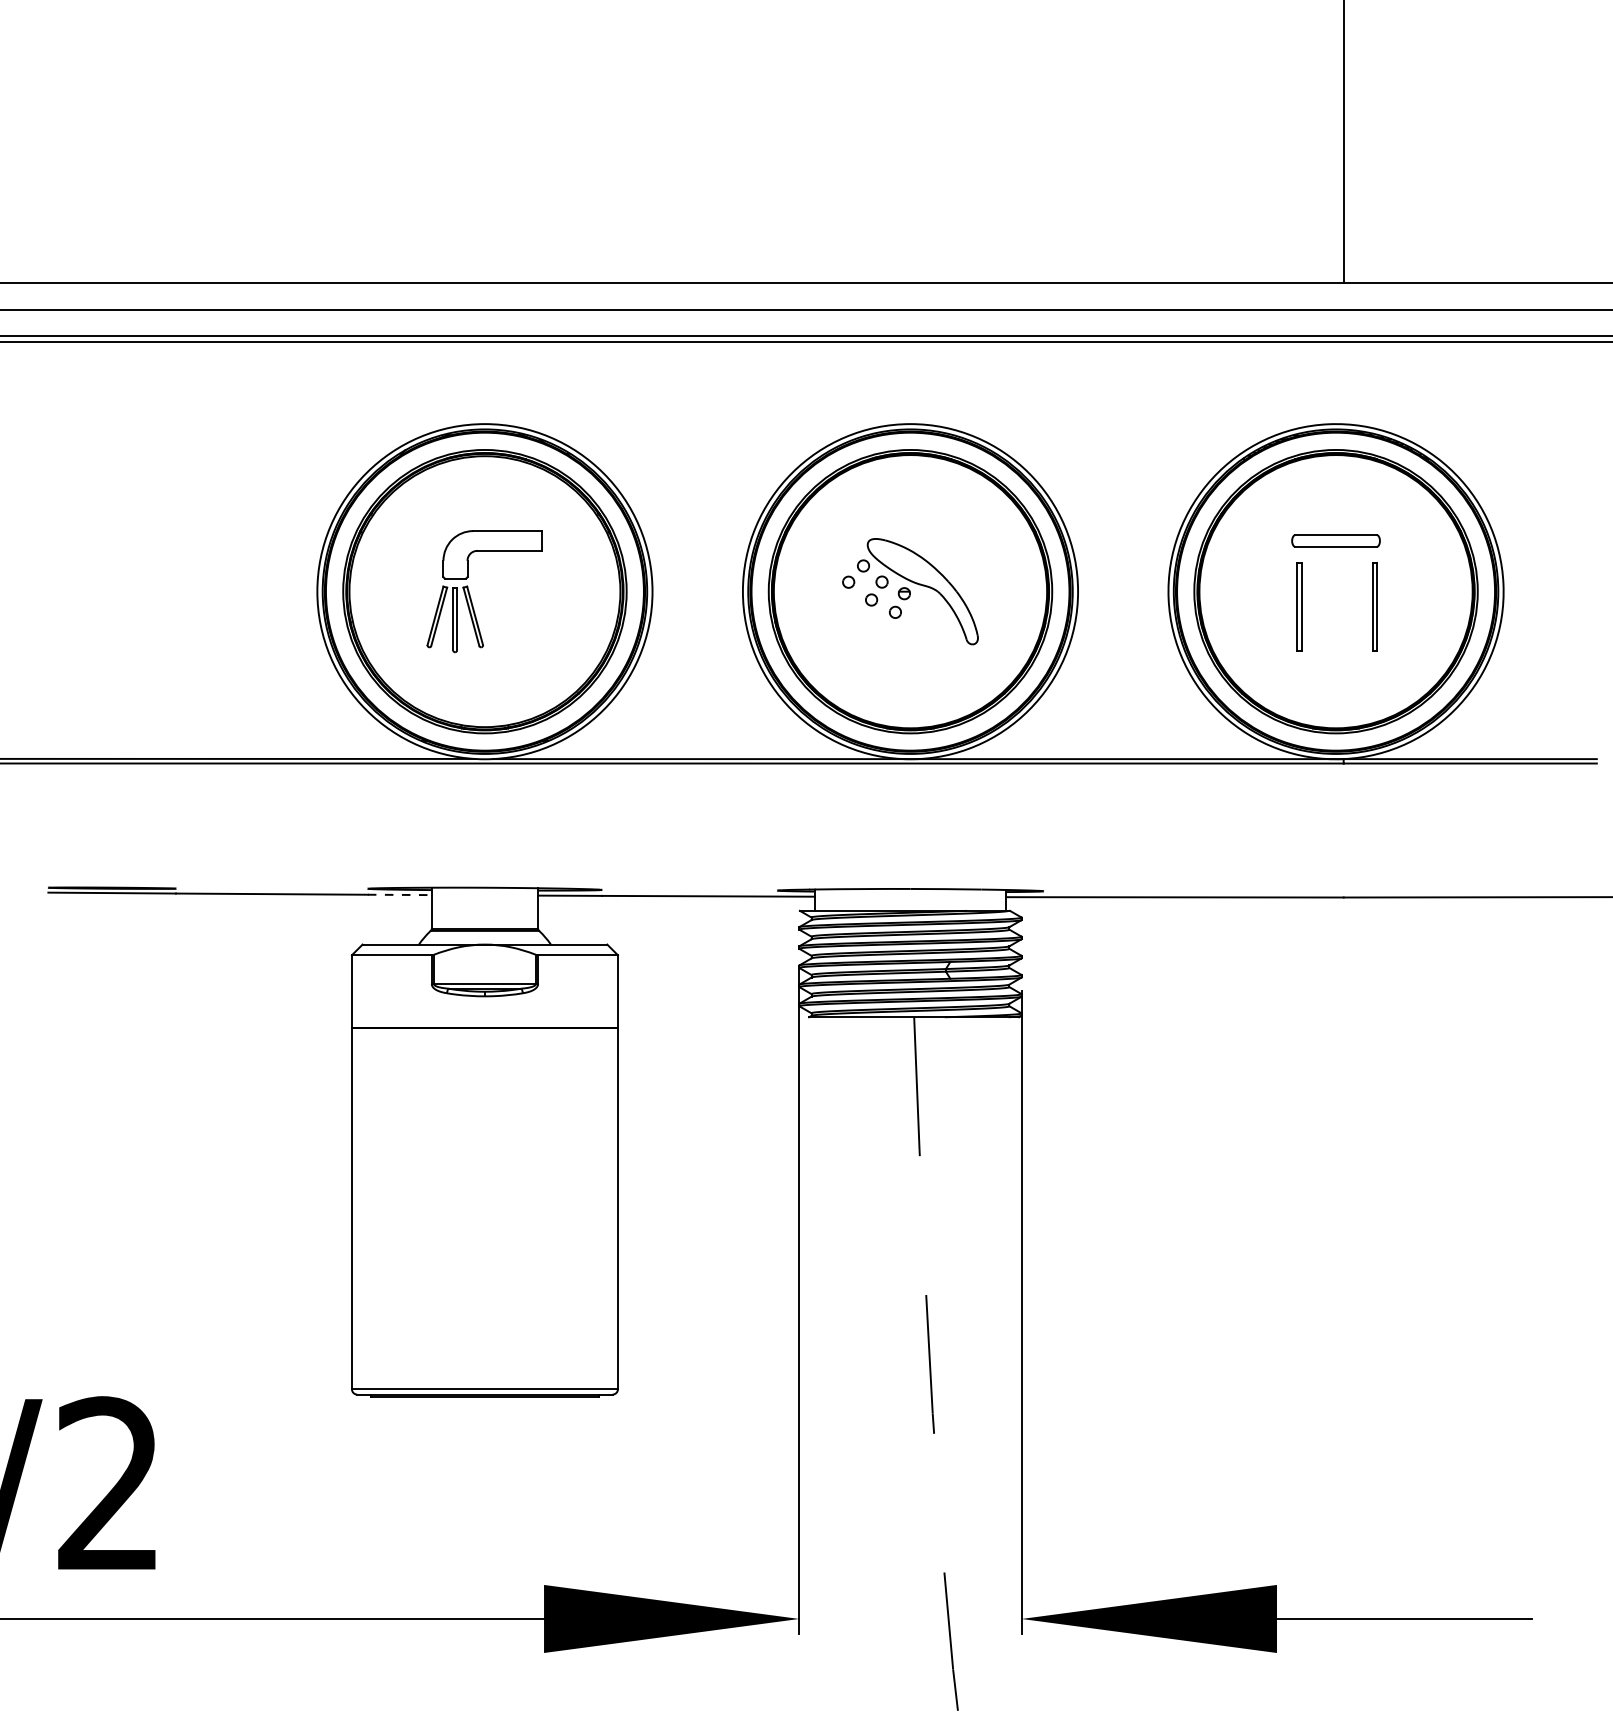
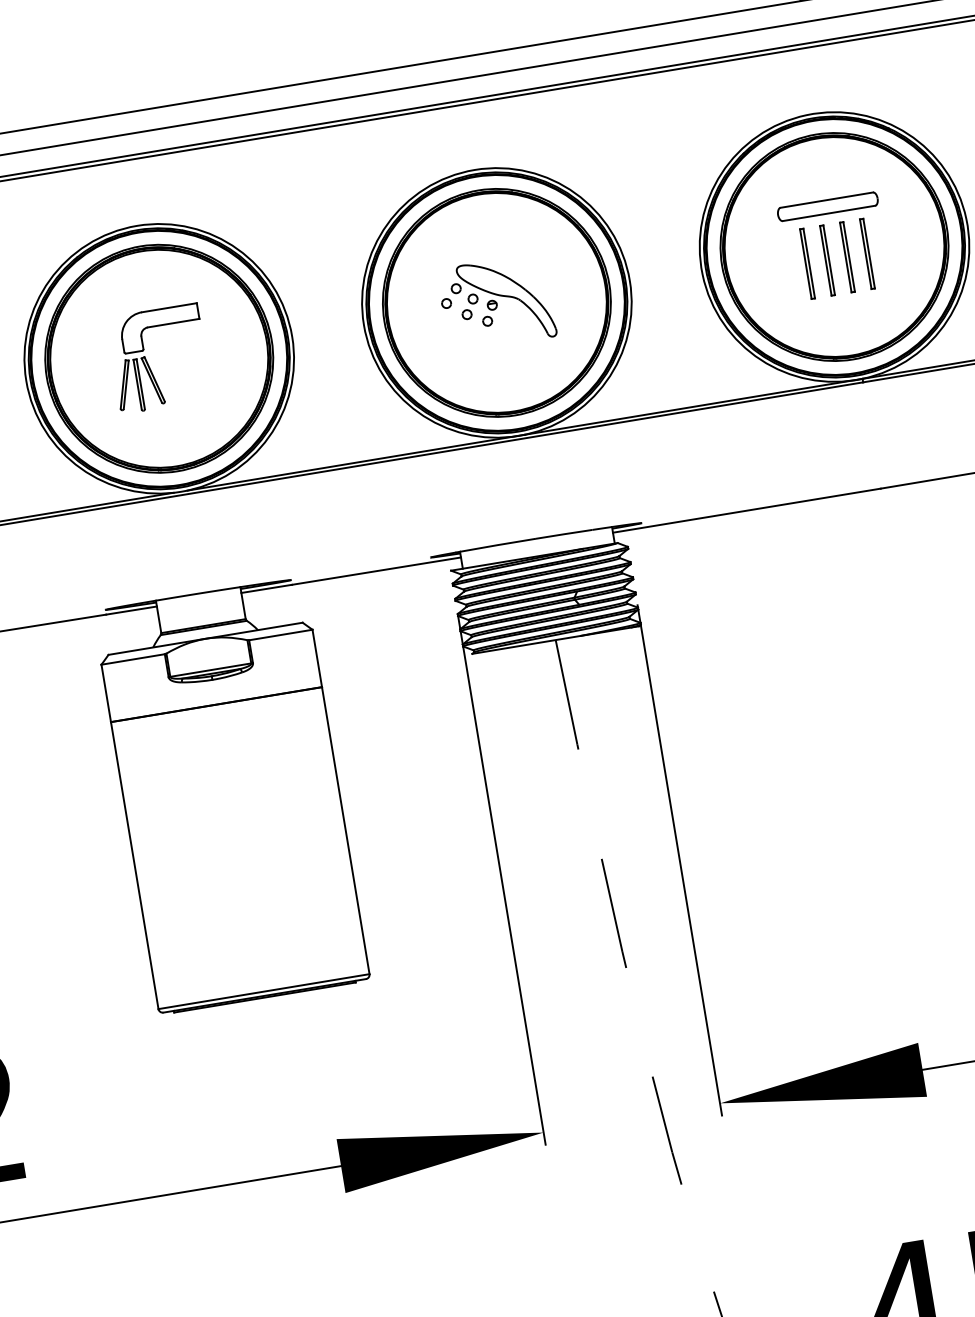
part: (1335, 540) -> (827, 206), size x1.43
part: (1324, 606) -> (827, 260), added
part: (1349, 606) -> (847, 257), added
line: (399, 894) -> (131, 610), dashed -> solid

